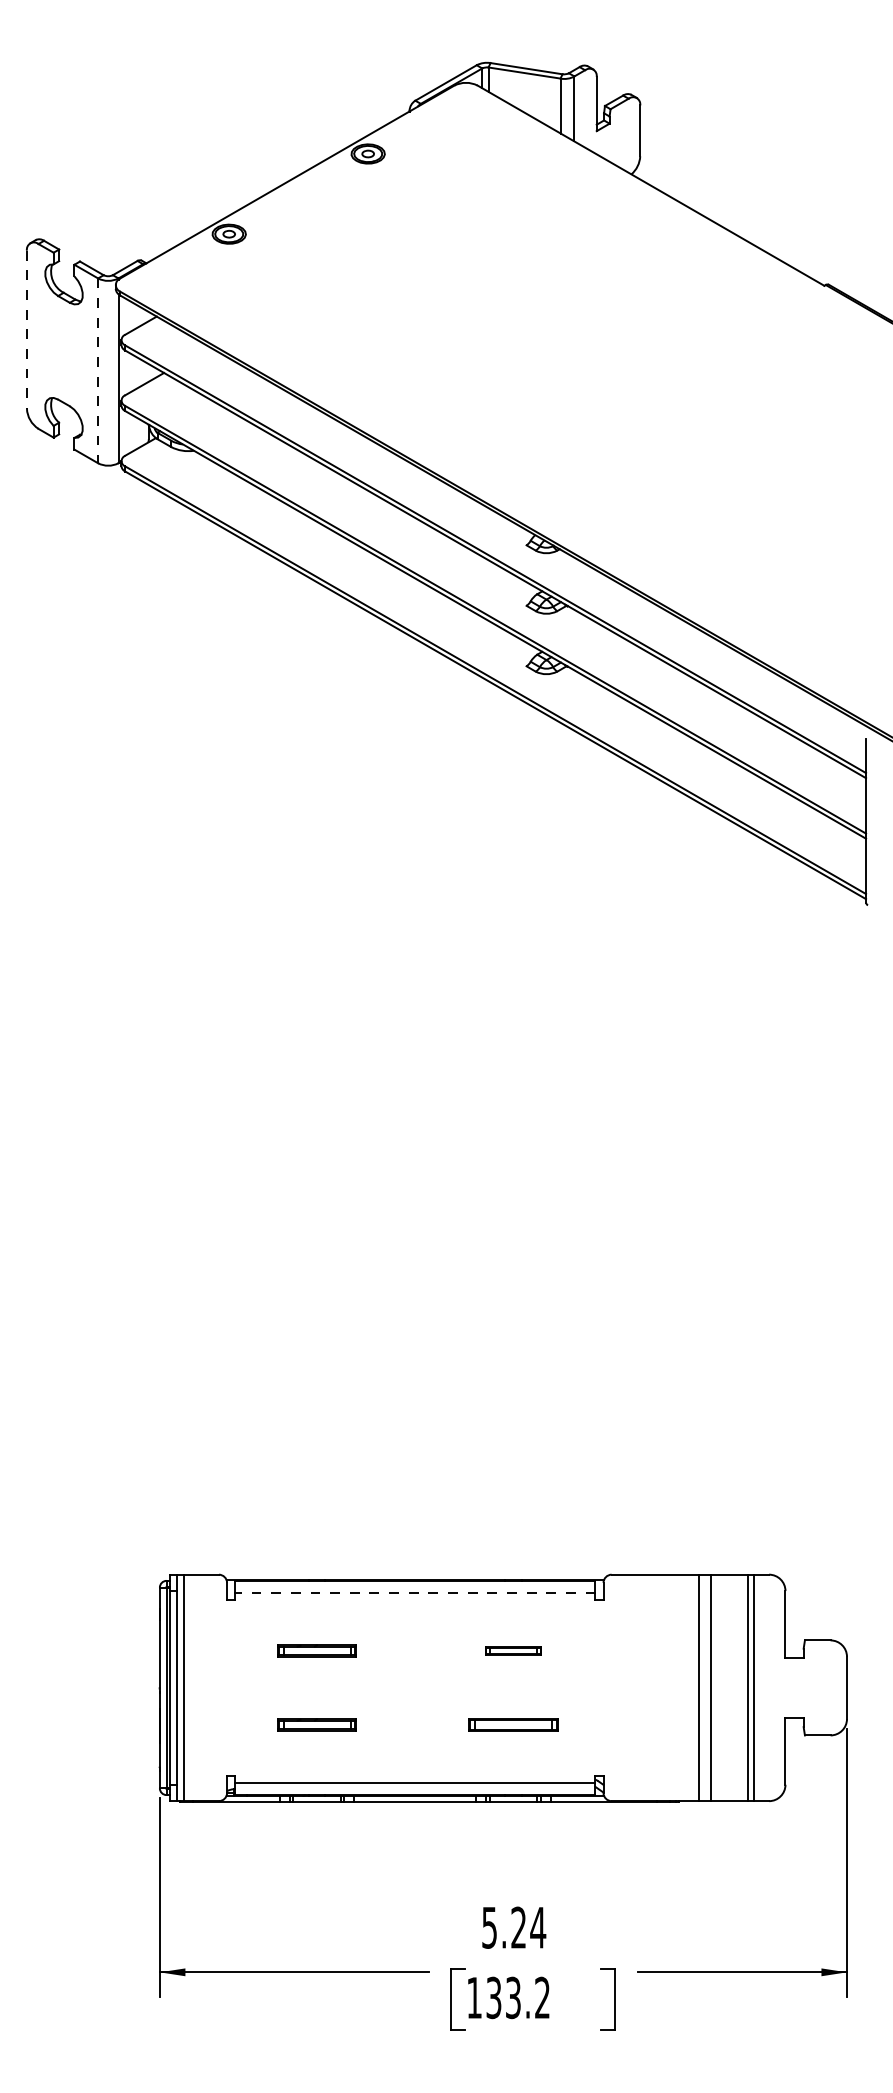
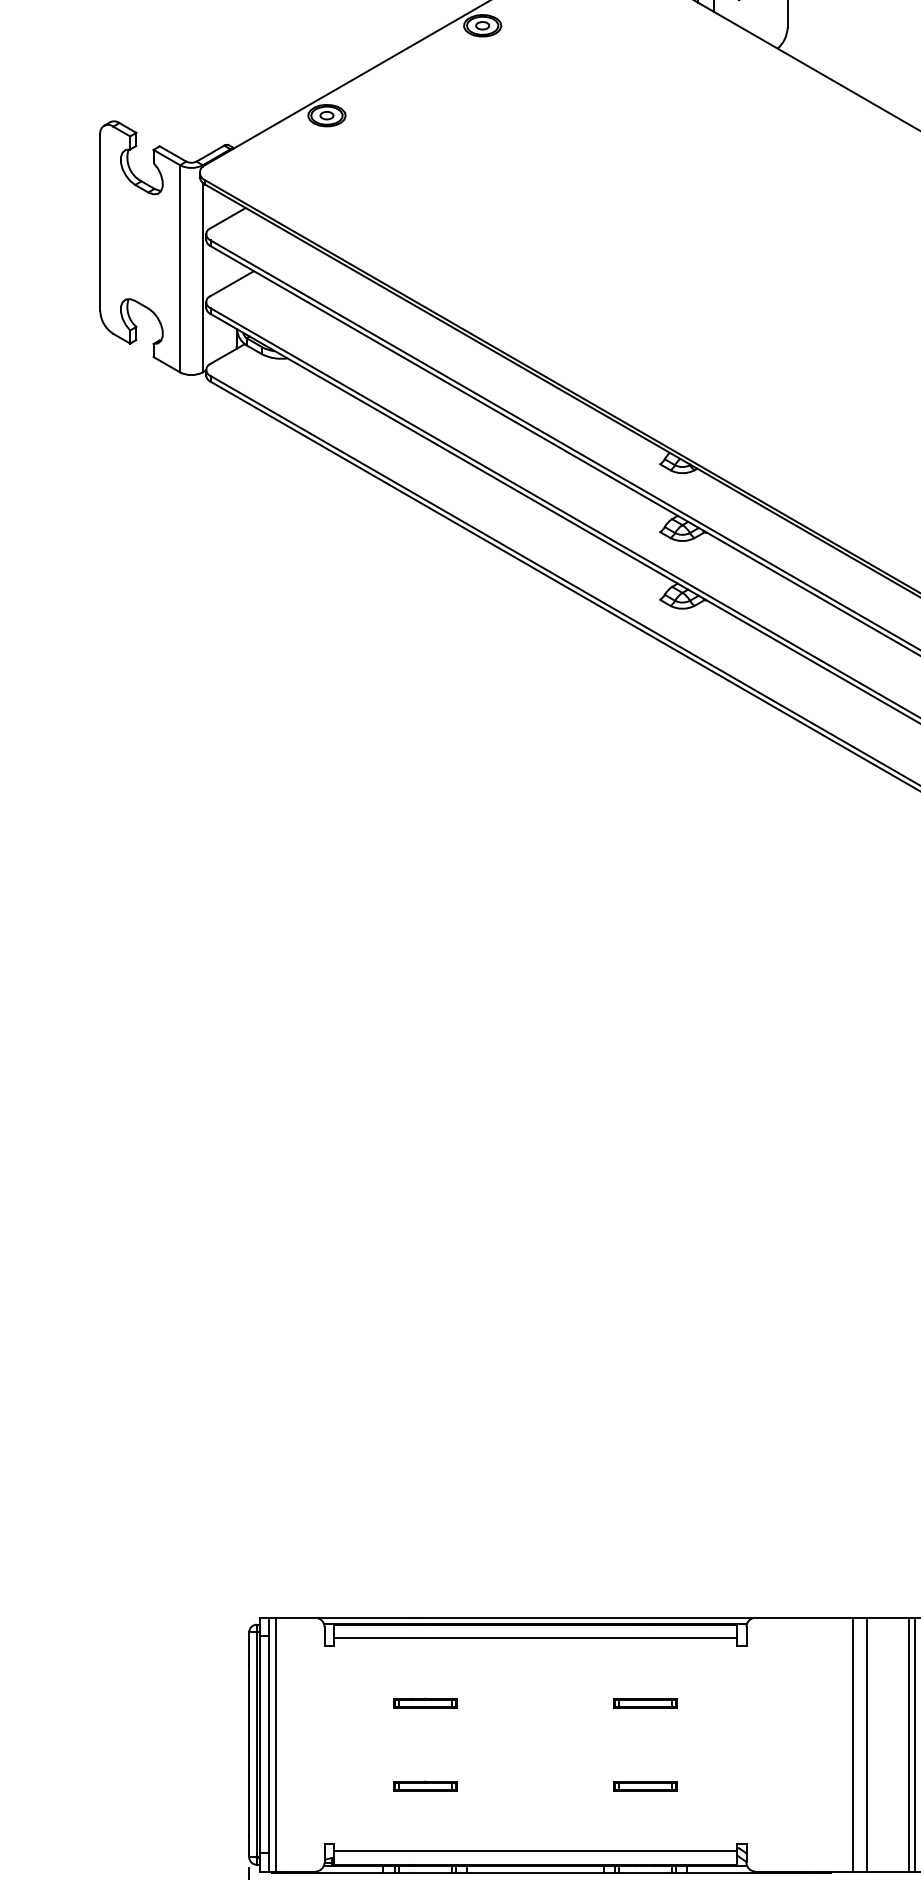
line: (26, 330) -> (99, 223), dashed -> solid
line: (98, 371) -> (180, 269), dashed -> solid
line: (414, 1575) -> (534, 1618), added
line: (414, 1592) -> (534, 1637), dashed -> solid
part: (316, 1650) -> (424, 1702), size x0.71
part: (316, 1724) -> (424, 1785), size x0.71
part: (513, 1724) -> (645, 1785), size x0.62

